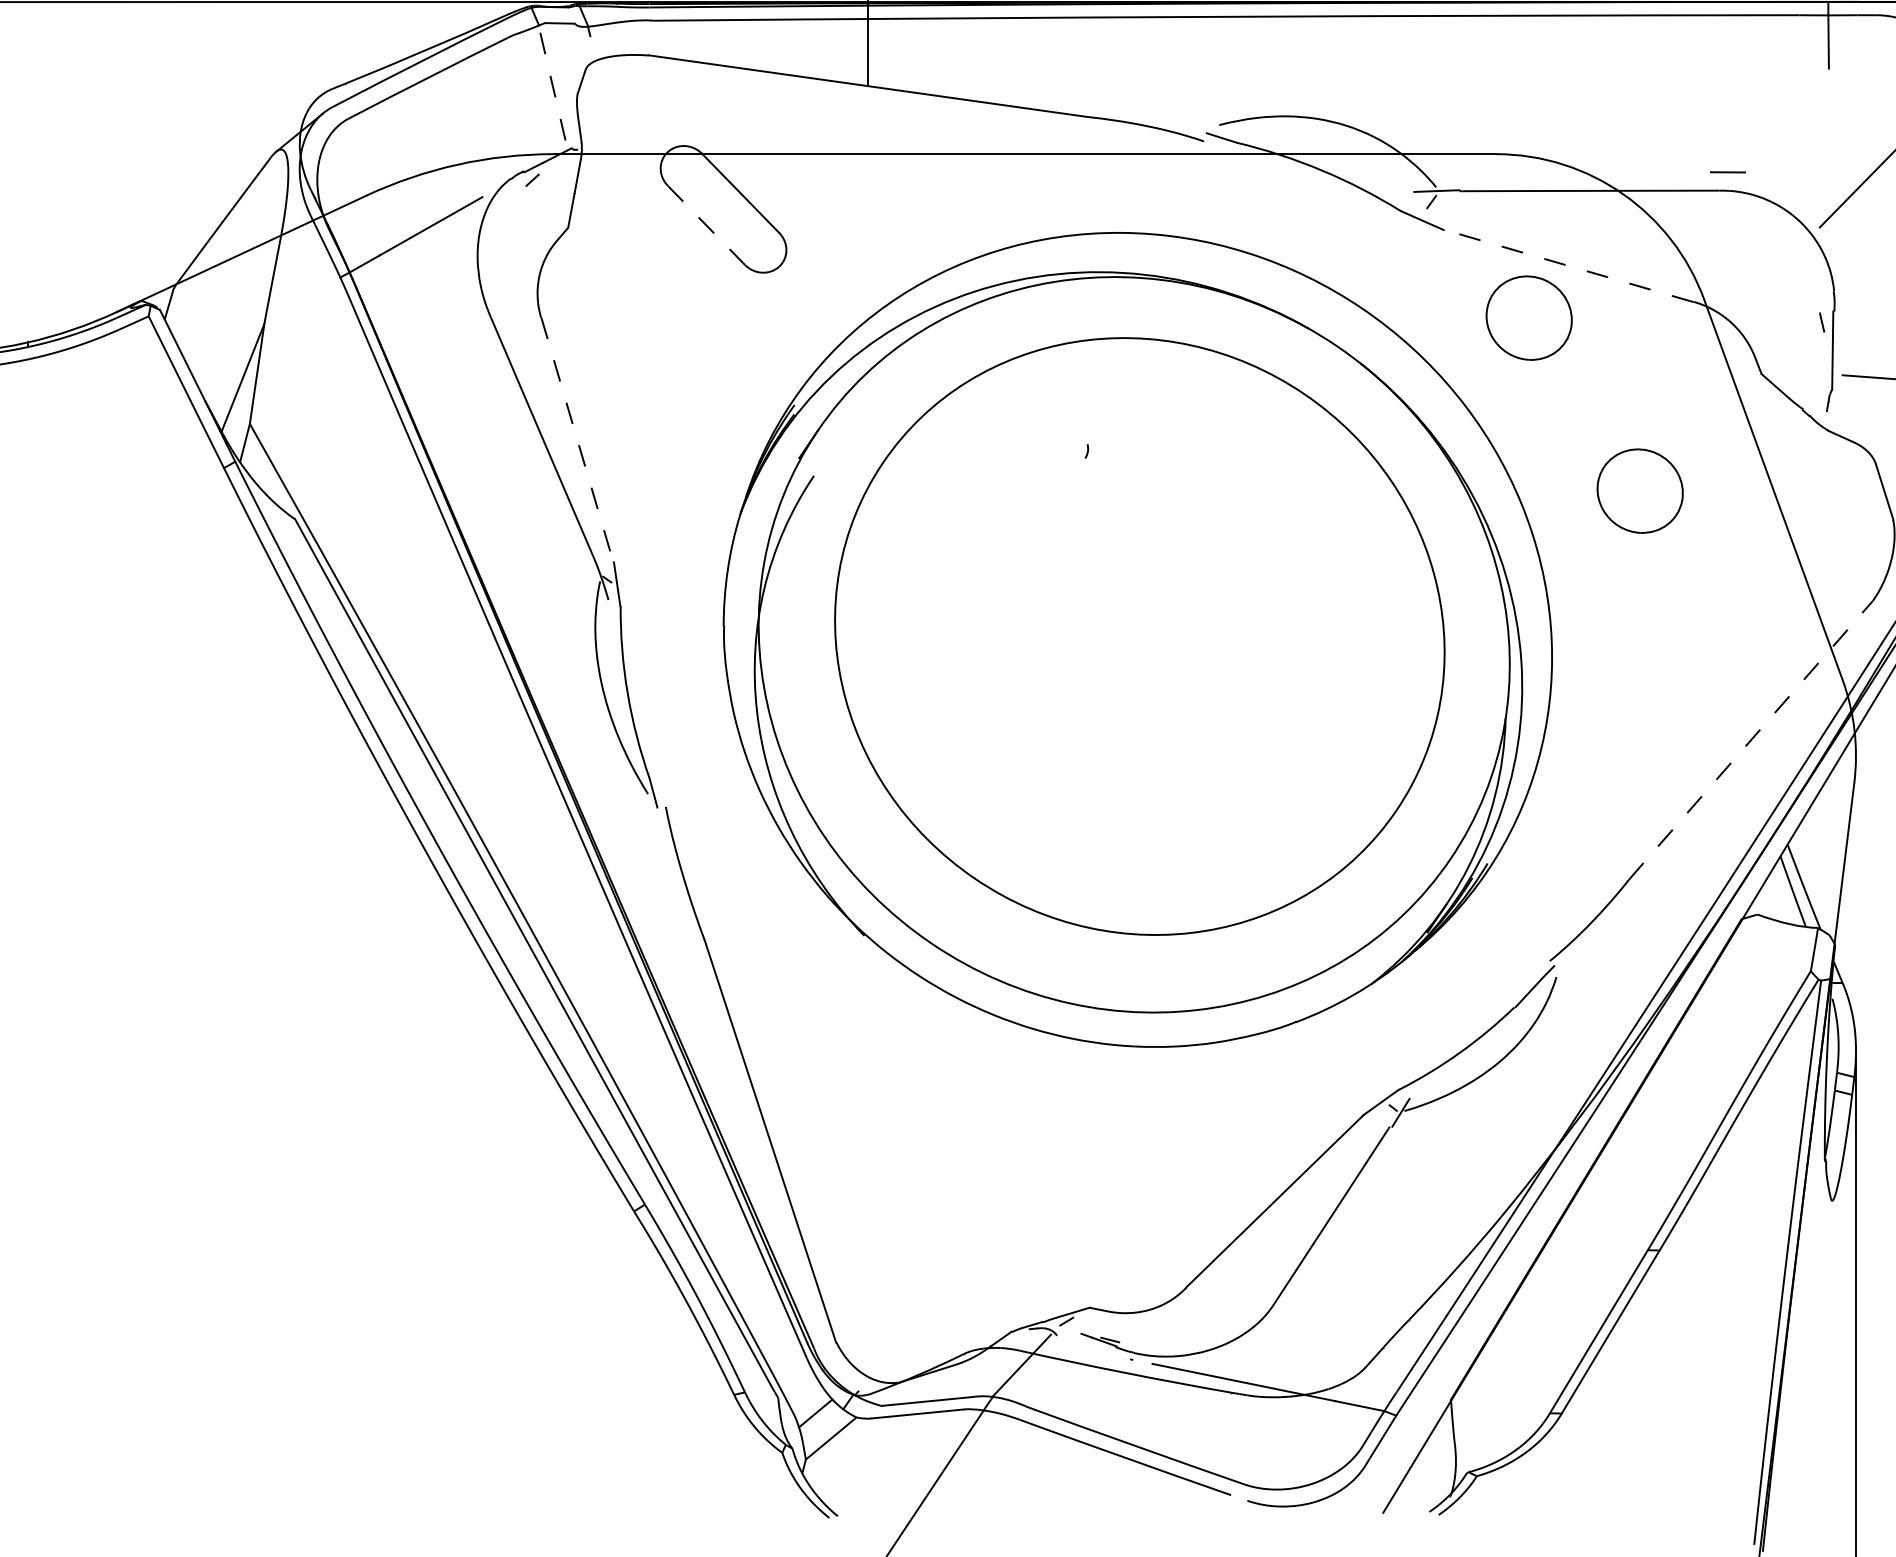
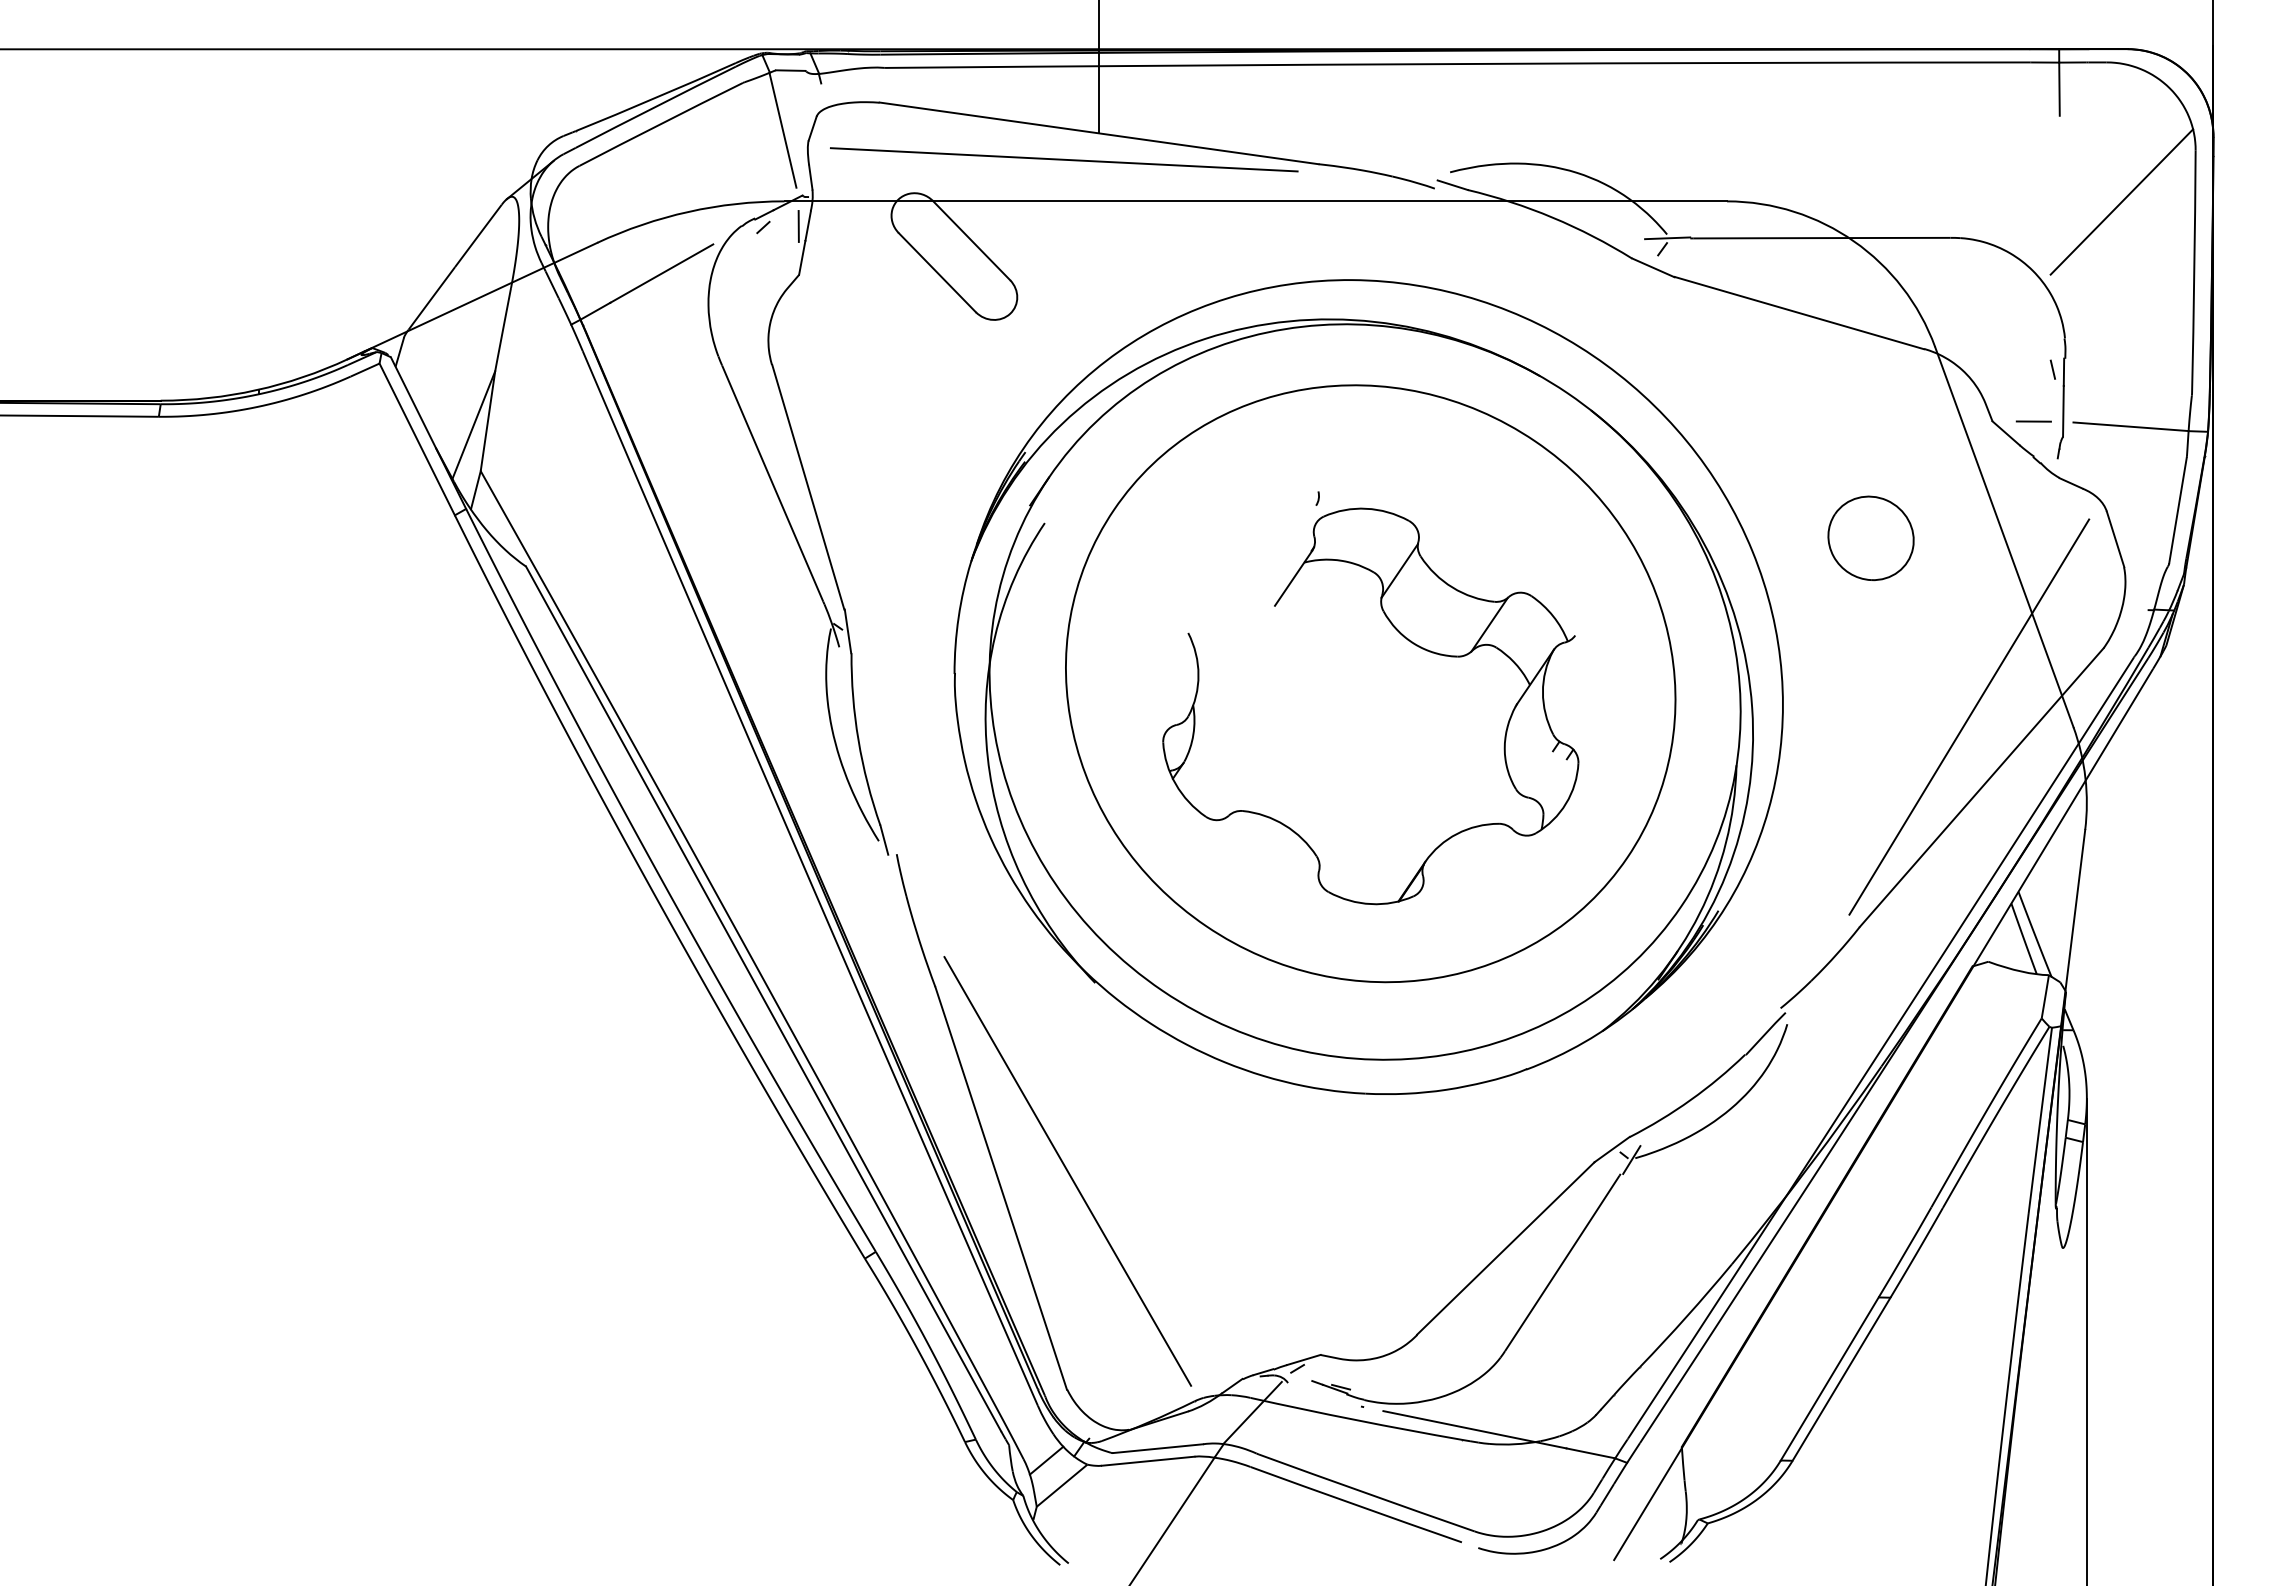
line: (551, 83) -> (782, 130), dashed -> solid
line: (832, 112) -> (1063, 159), added
line: (1727, 172) -> (2033, 421), moved
line: (567, 179) -> (798, 226), added
line: (706, 225) -> (937, 272), dashed -> solid
line: (1568, 266) -> (1799, 313), dashed -> solid
part: (1528, 318) -> (1759, 365), removed
line: (577, 440) -> (808, 487), dashed -> solid
part: (1180, 596) -> (1411, 643), added
line: (1738, 669) -> (1969, 716), added
line: (1751, 740) -> (1982, 787), dashed -> solid
line: (836, 1124) -> (1067, 1171), added

